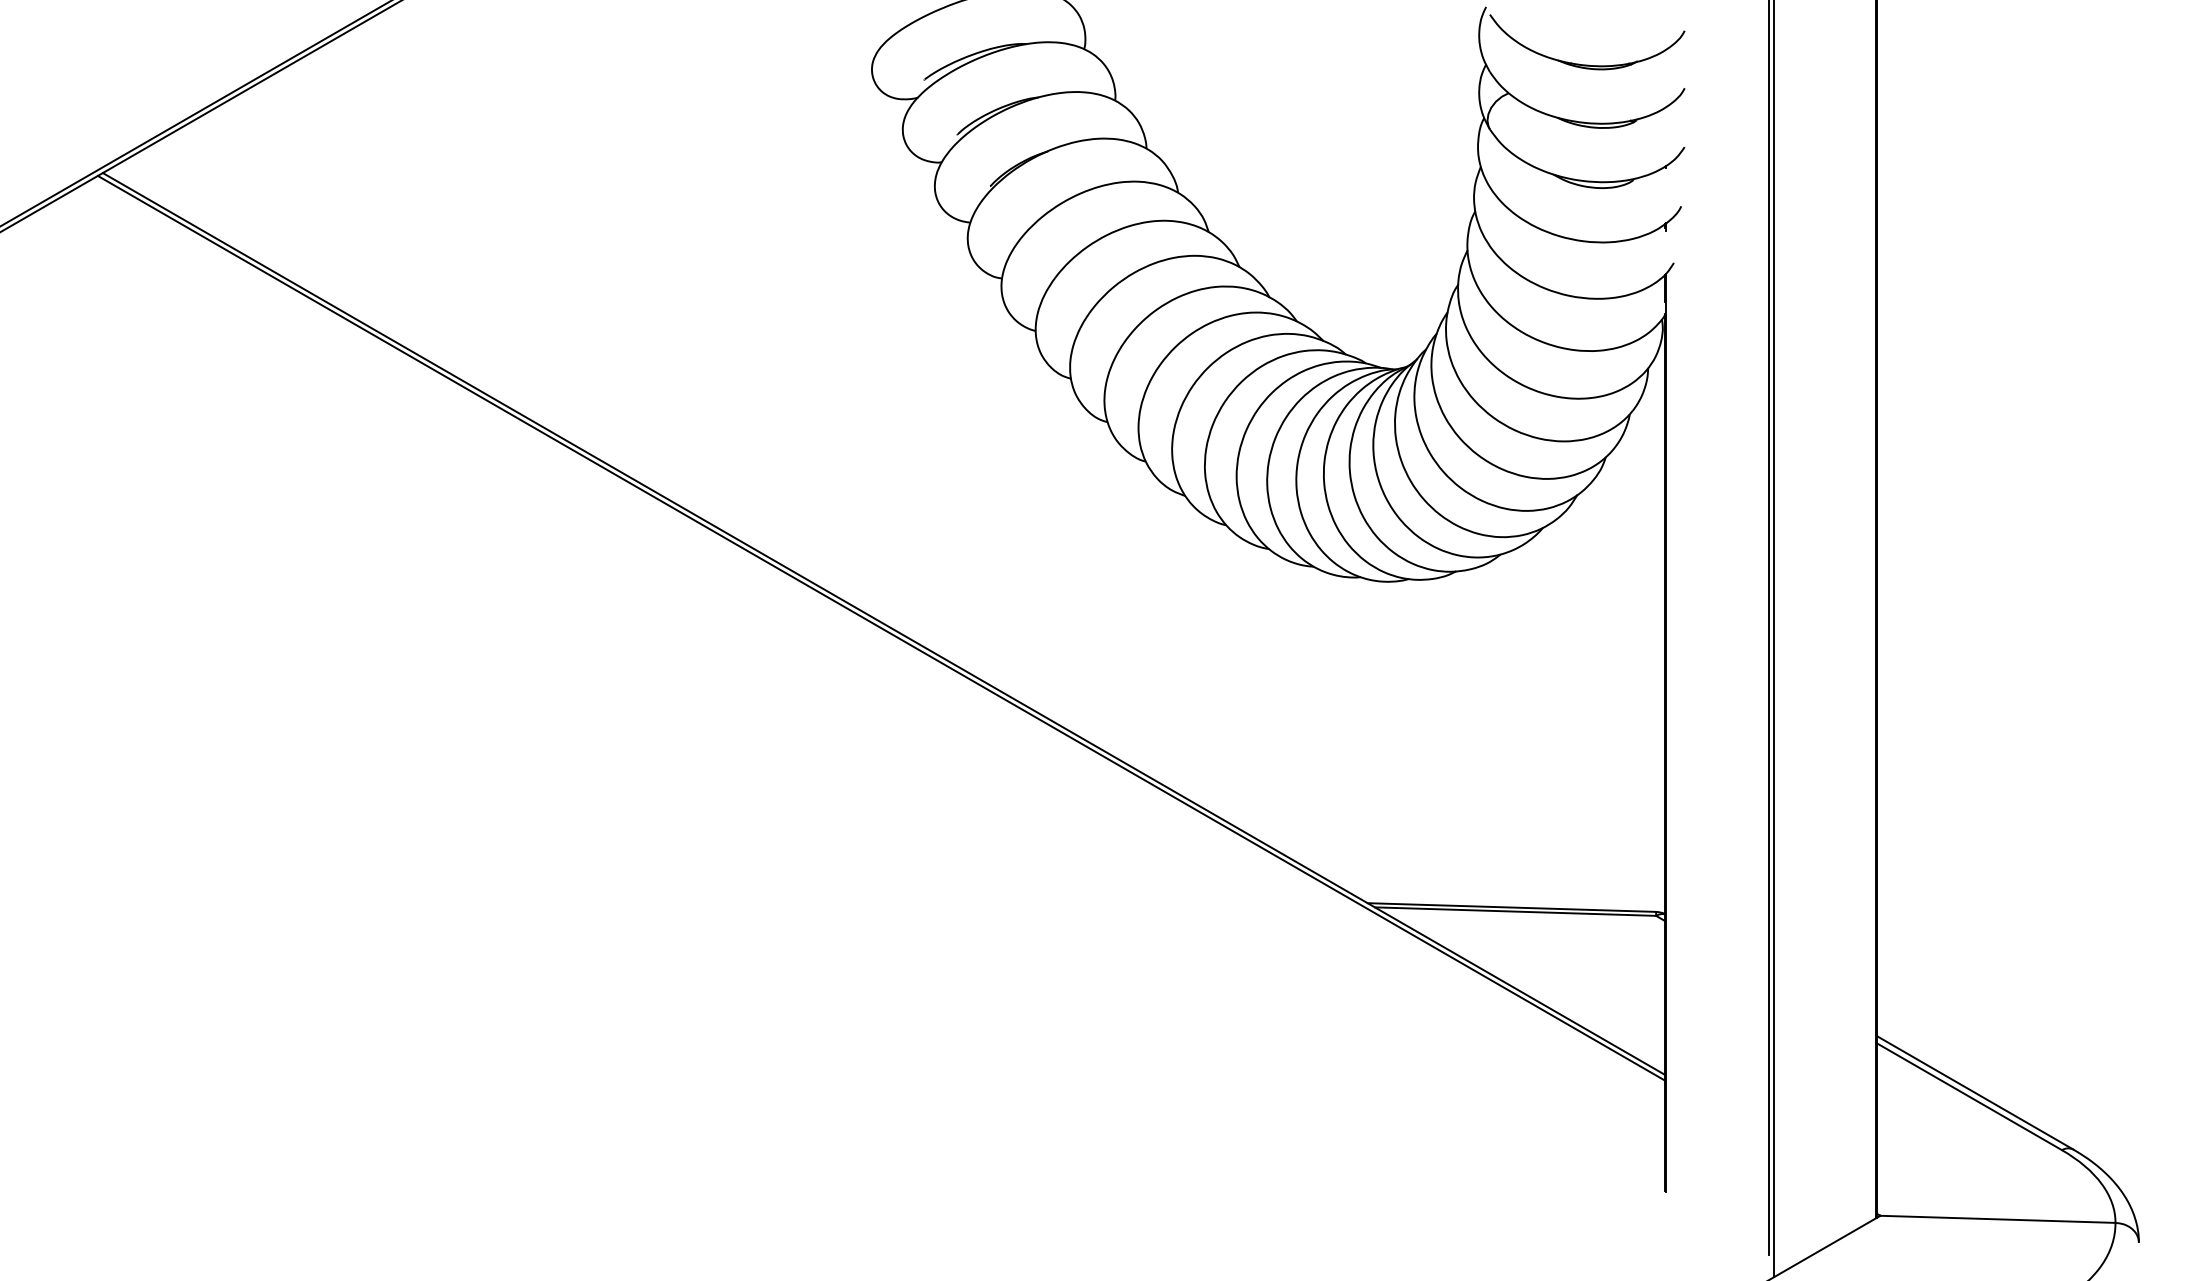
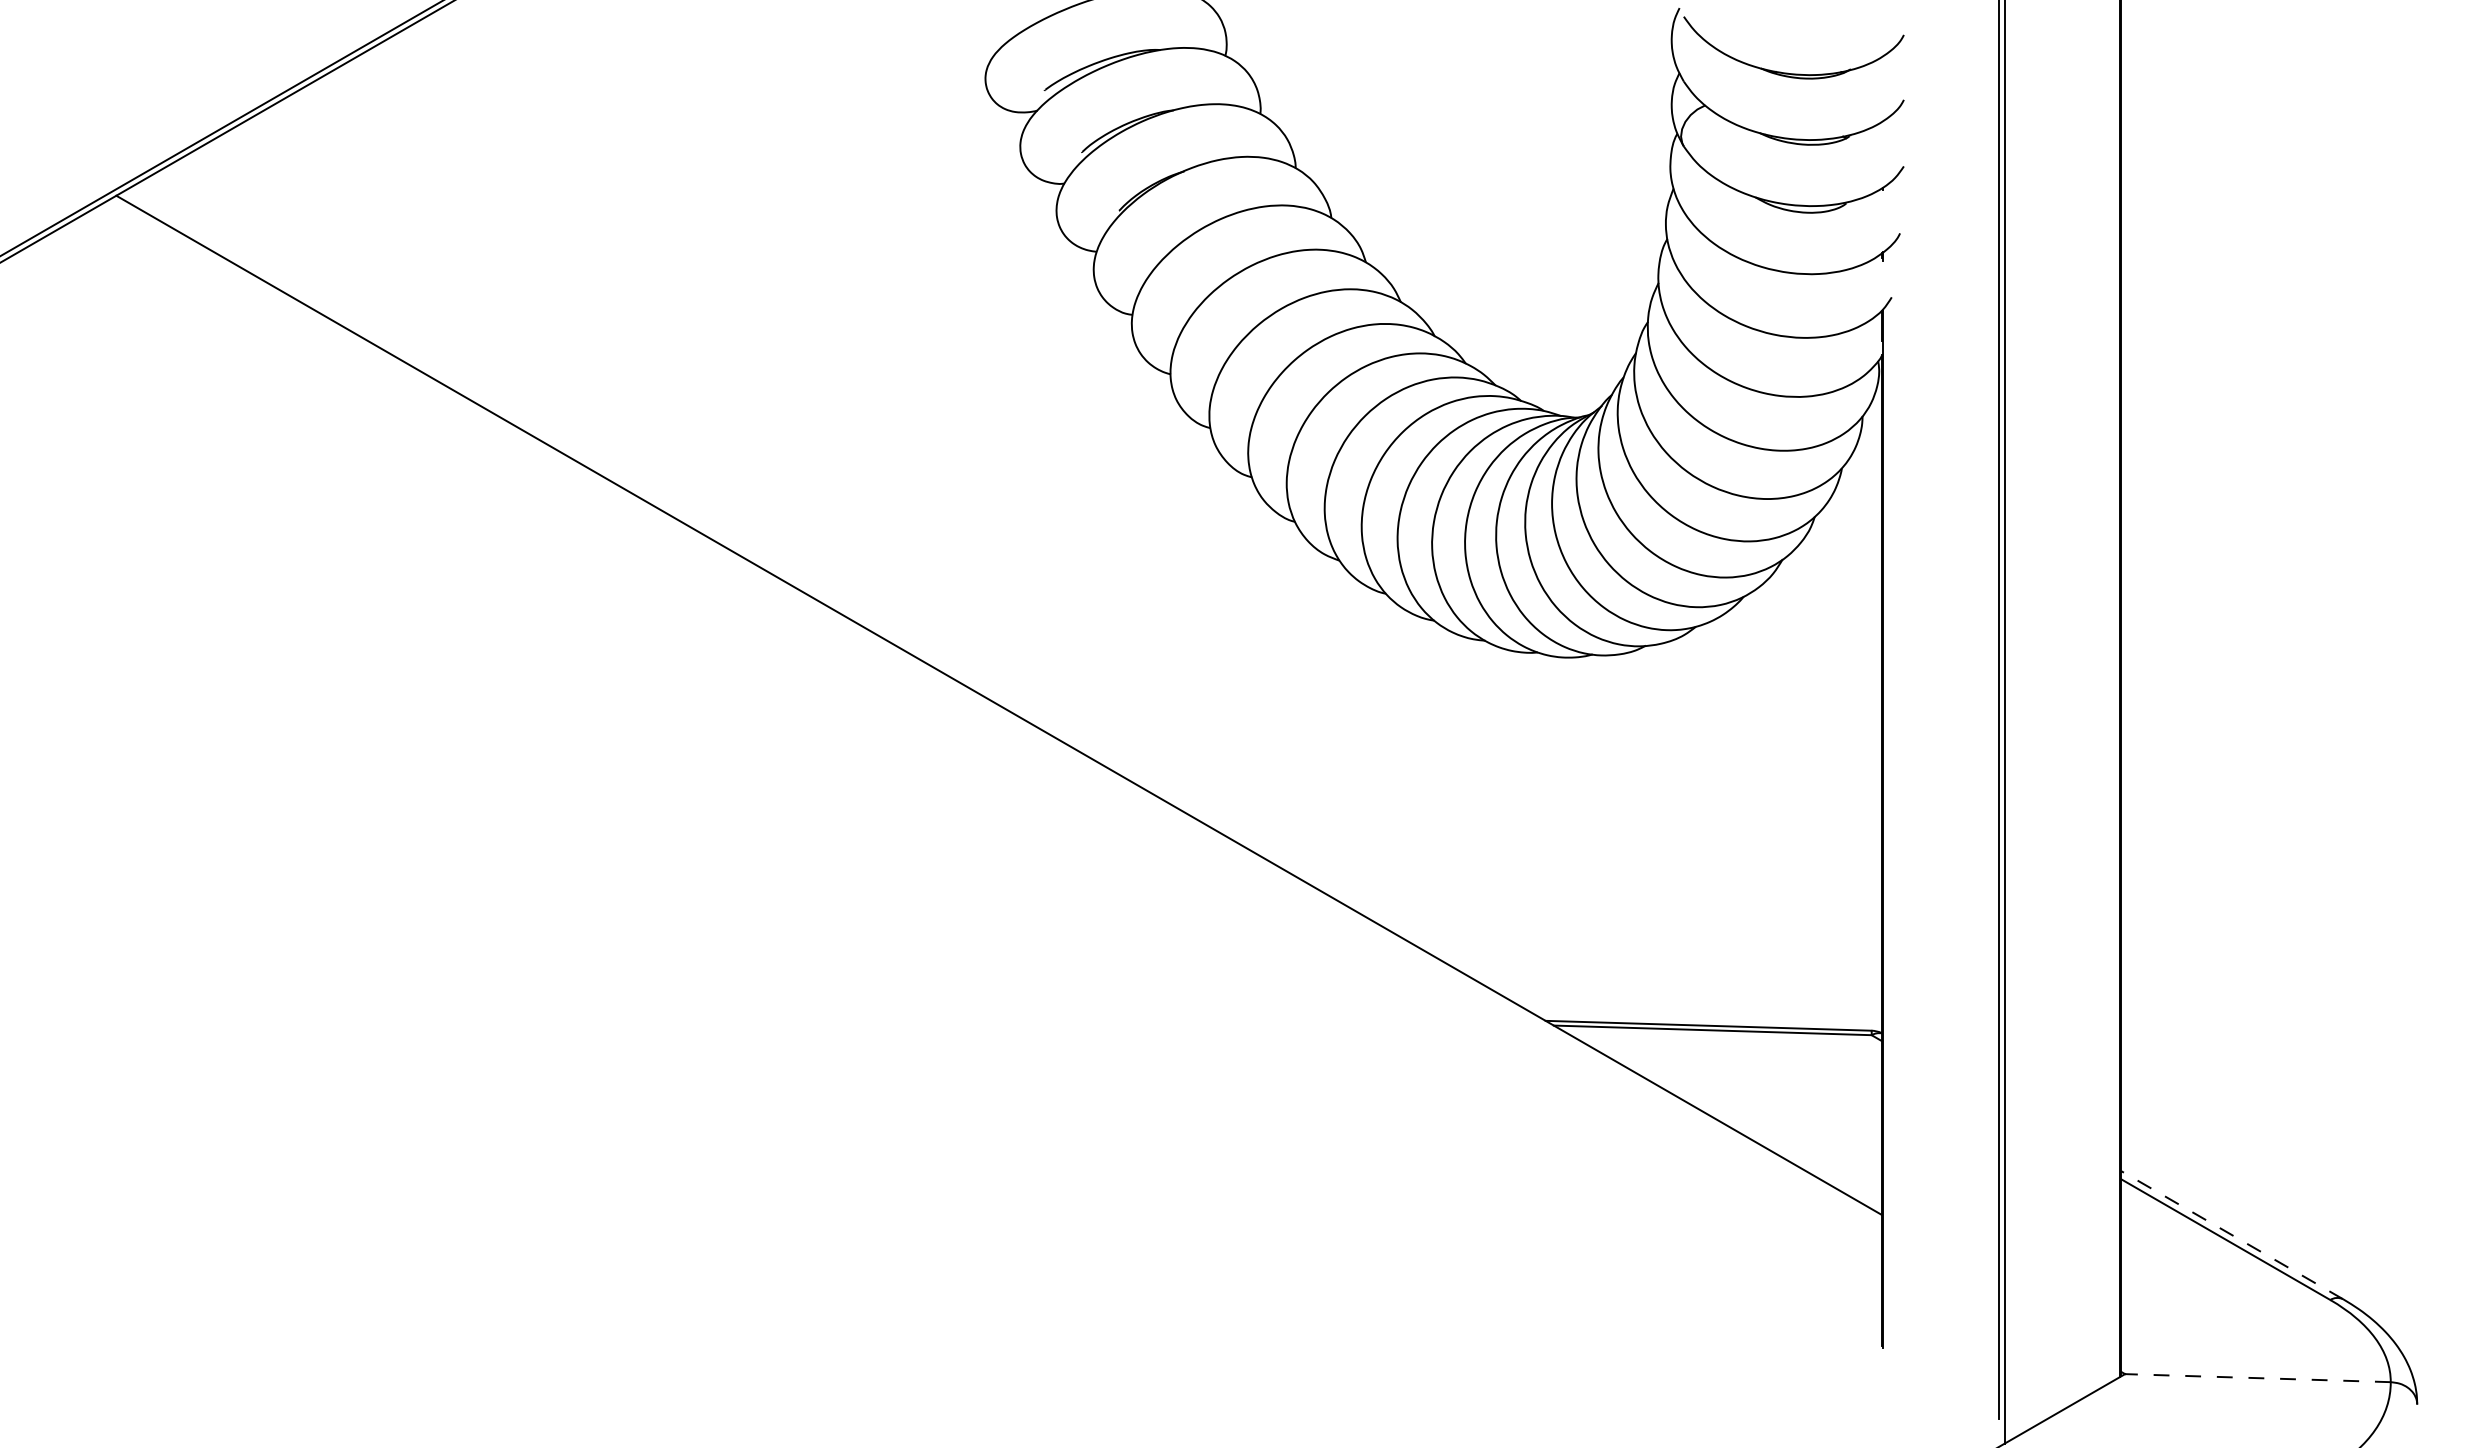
line: (880, 628) -> (995, 710), removed
line: (1975, 1093) -> (2232, 1235), solid -> dashed
line: (1997, 1219) -> (2257, 1378), solid -> dashed

